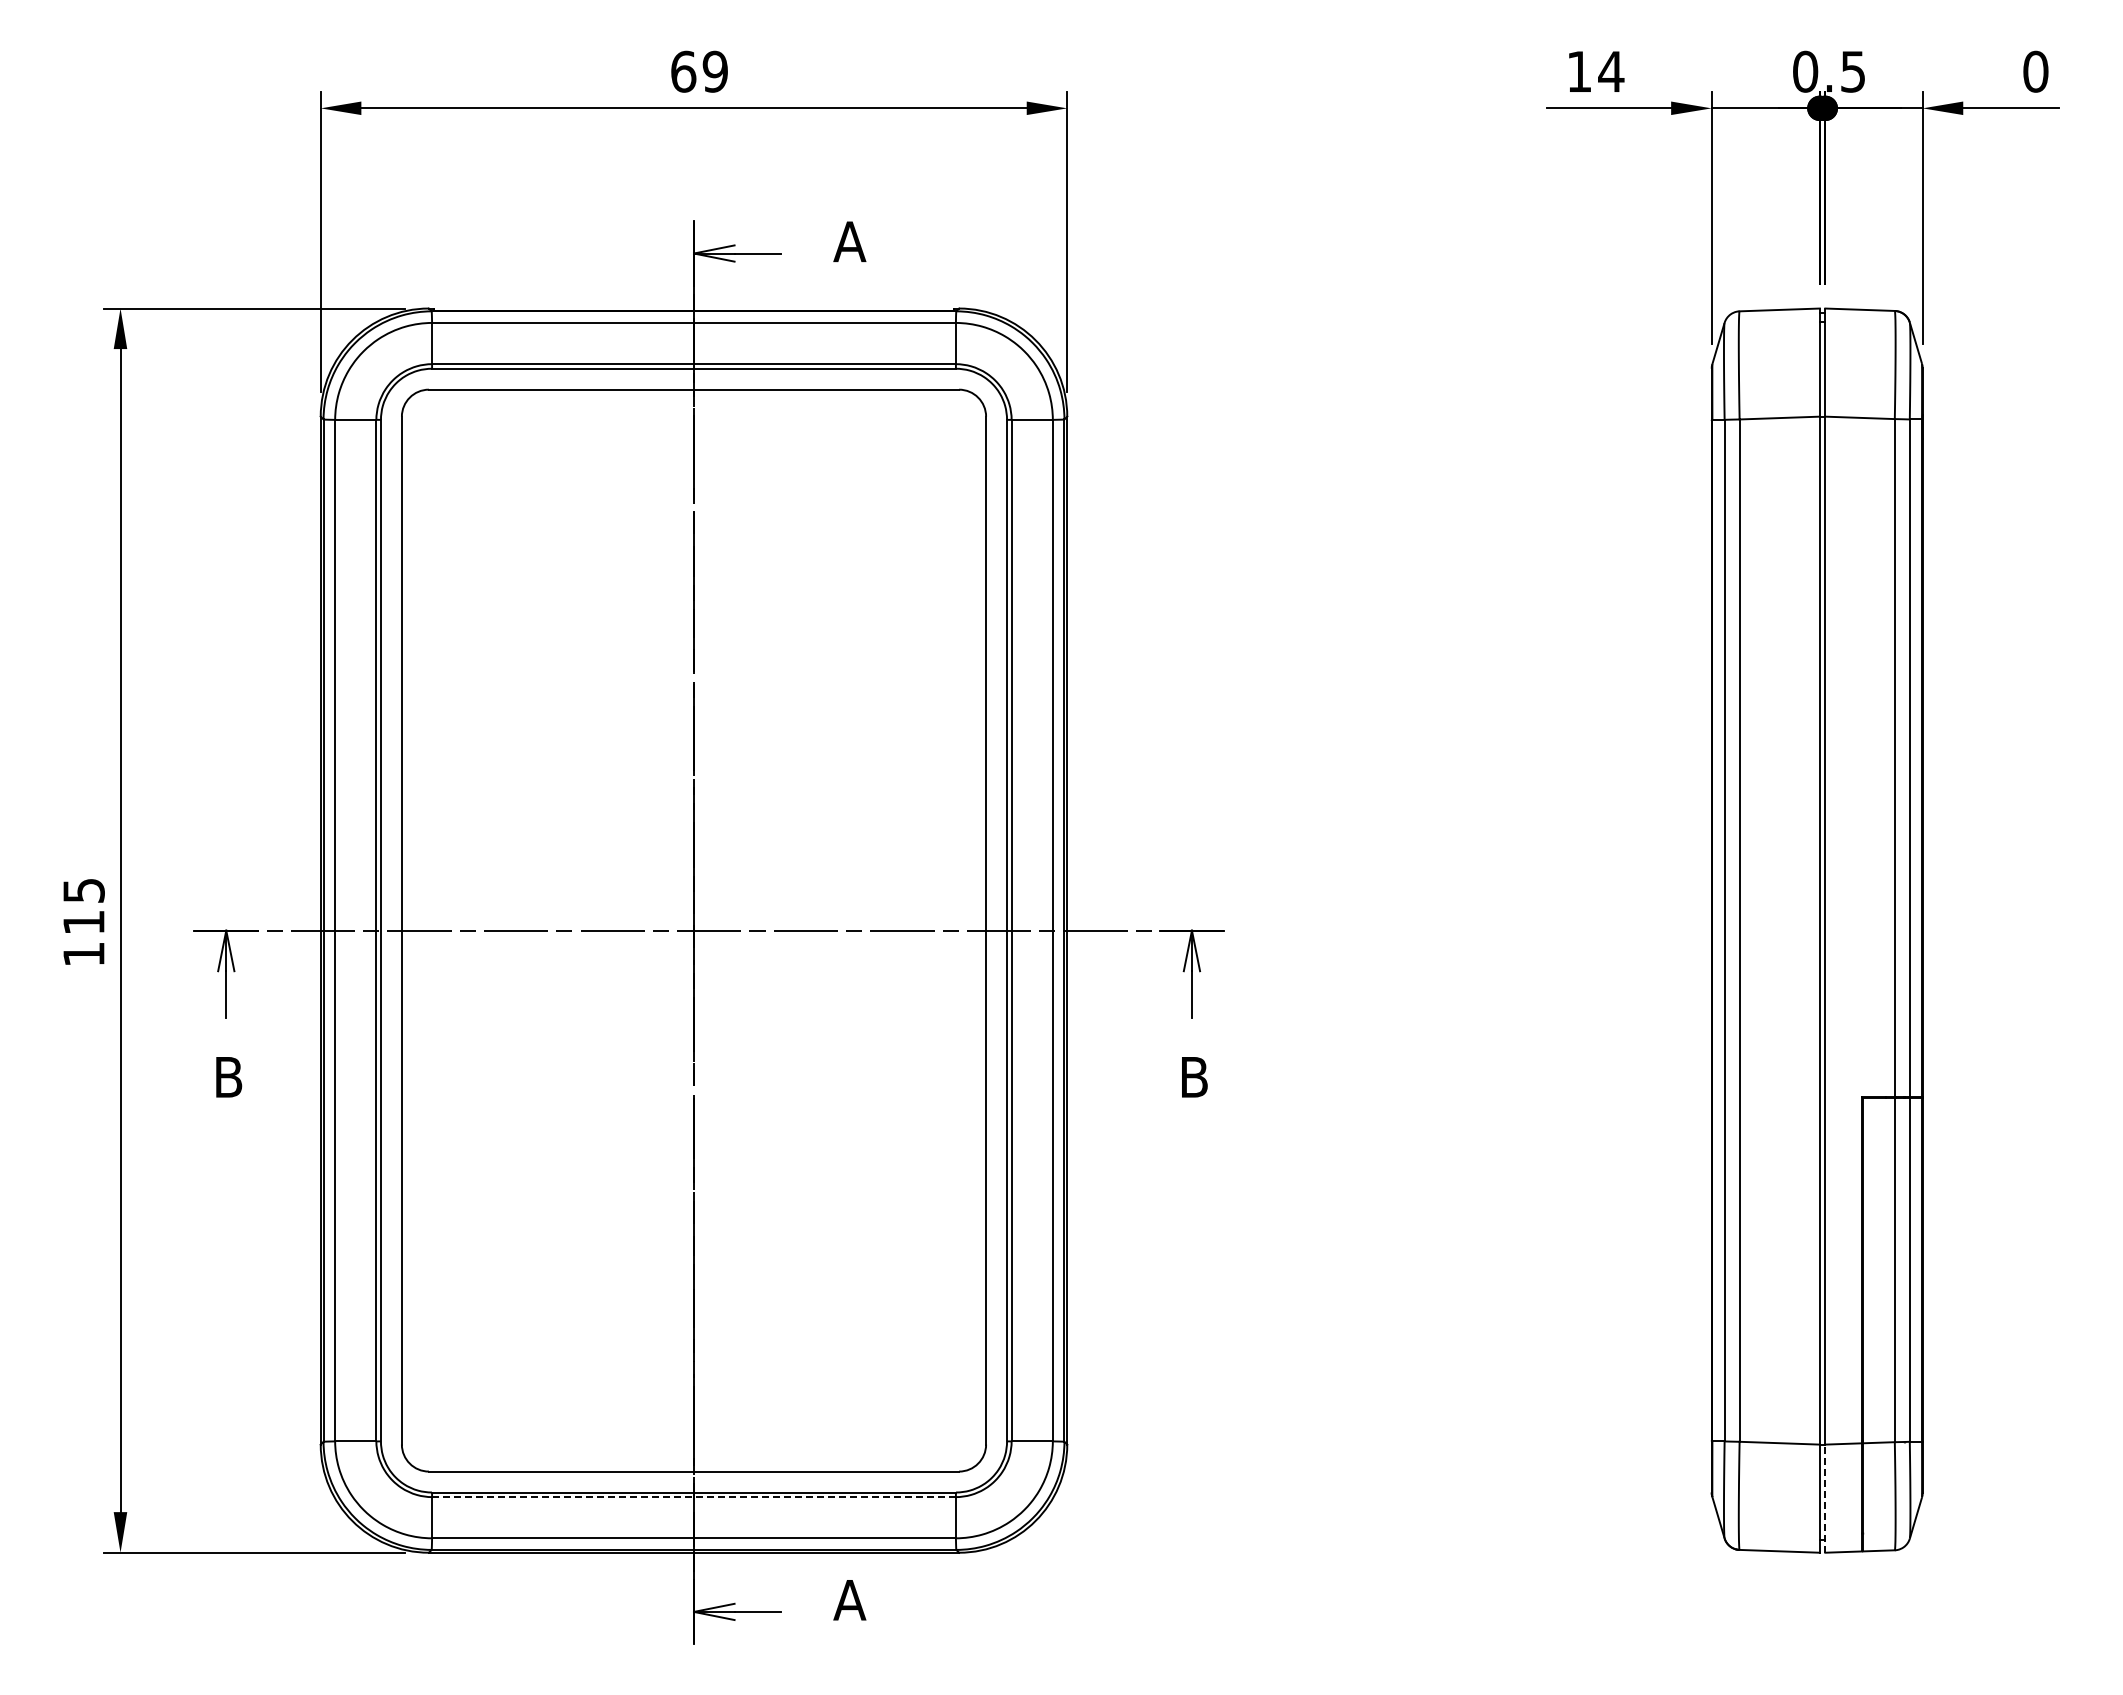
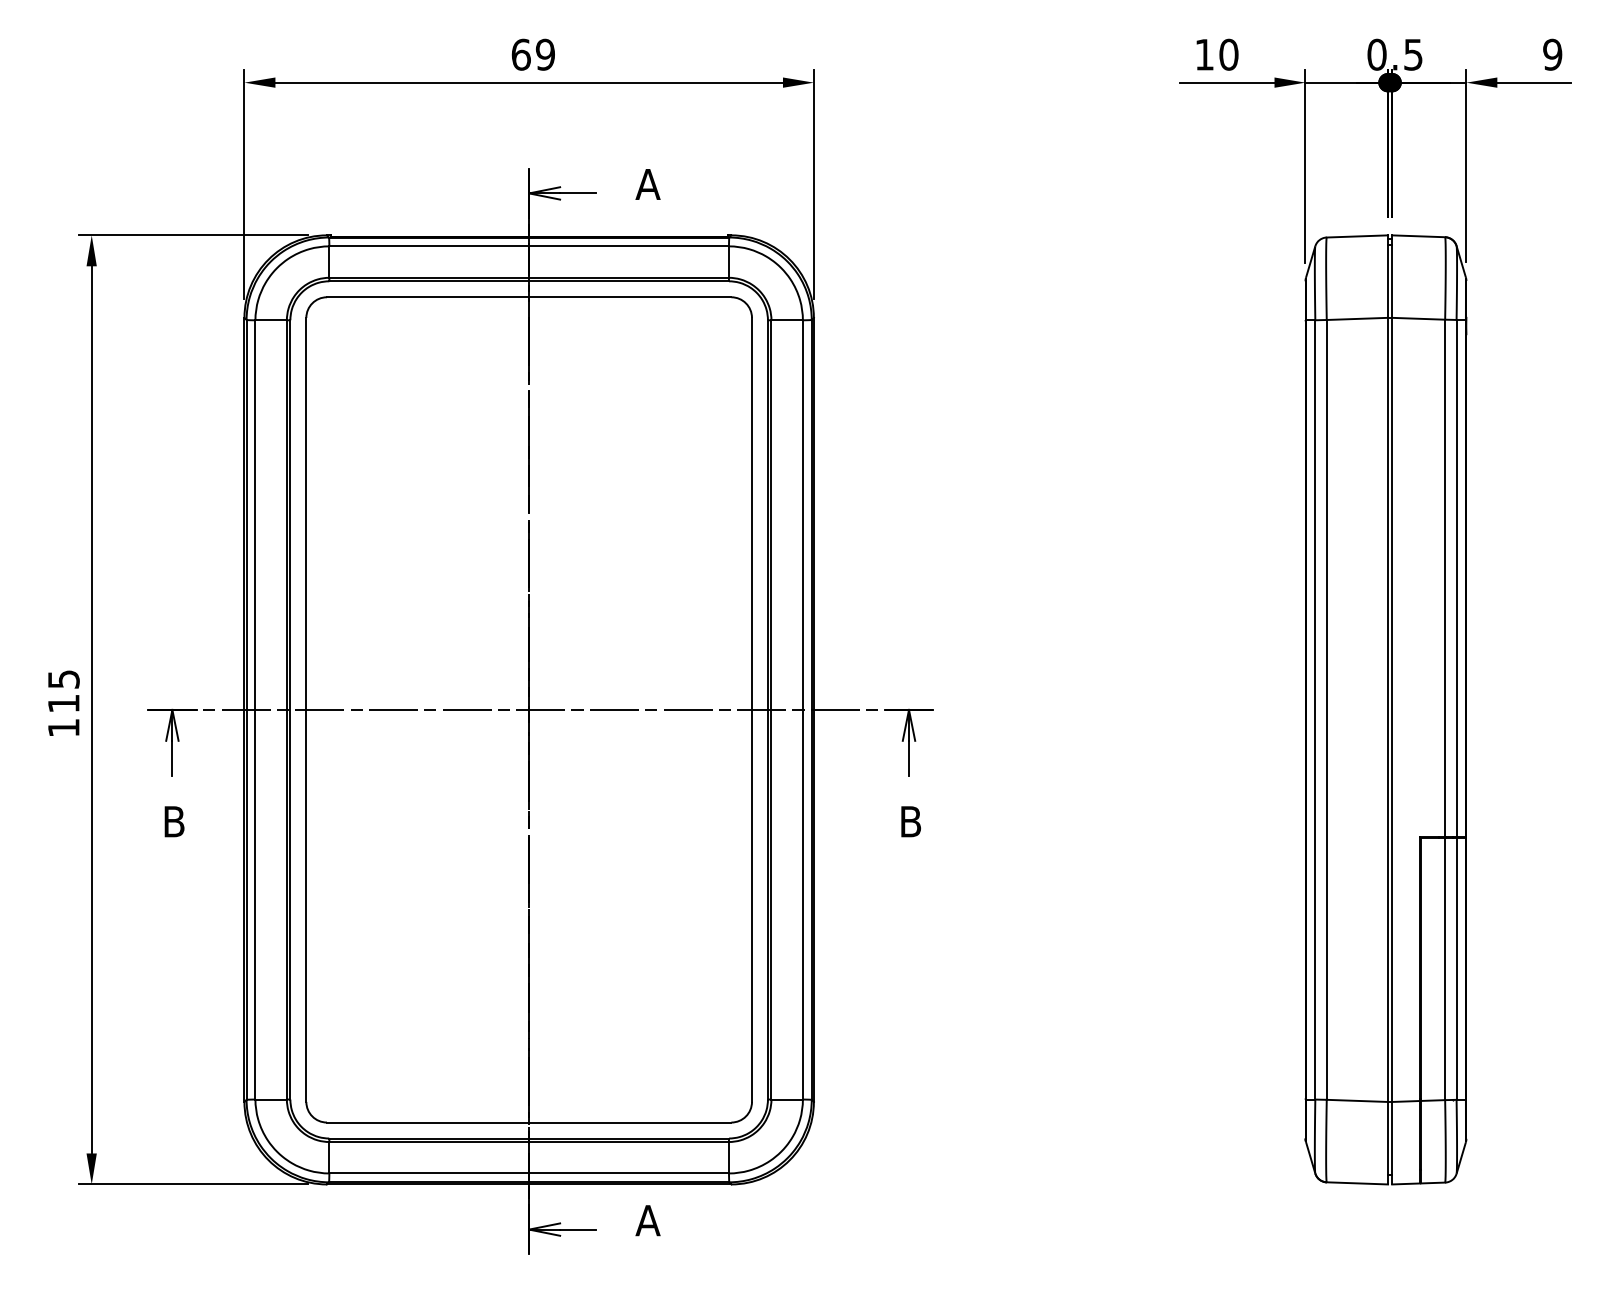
text: (1611, 71) -> (1229, 54), 14 -> 10
text: (2035, 71) -> (1552, 54), 0 -> 9
line: (694, 1497) -> (529, 1142), dashed -> solid
line: (1825, 1498) -> (1392, 1143), dashed -> solid

